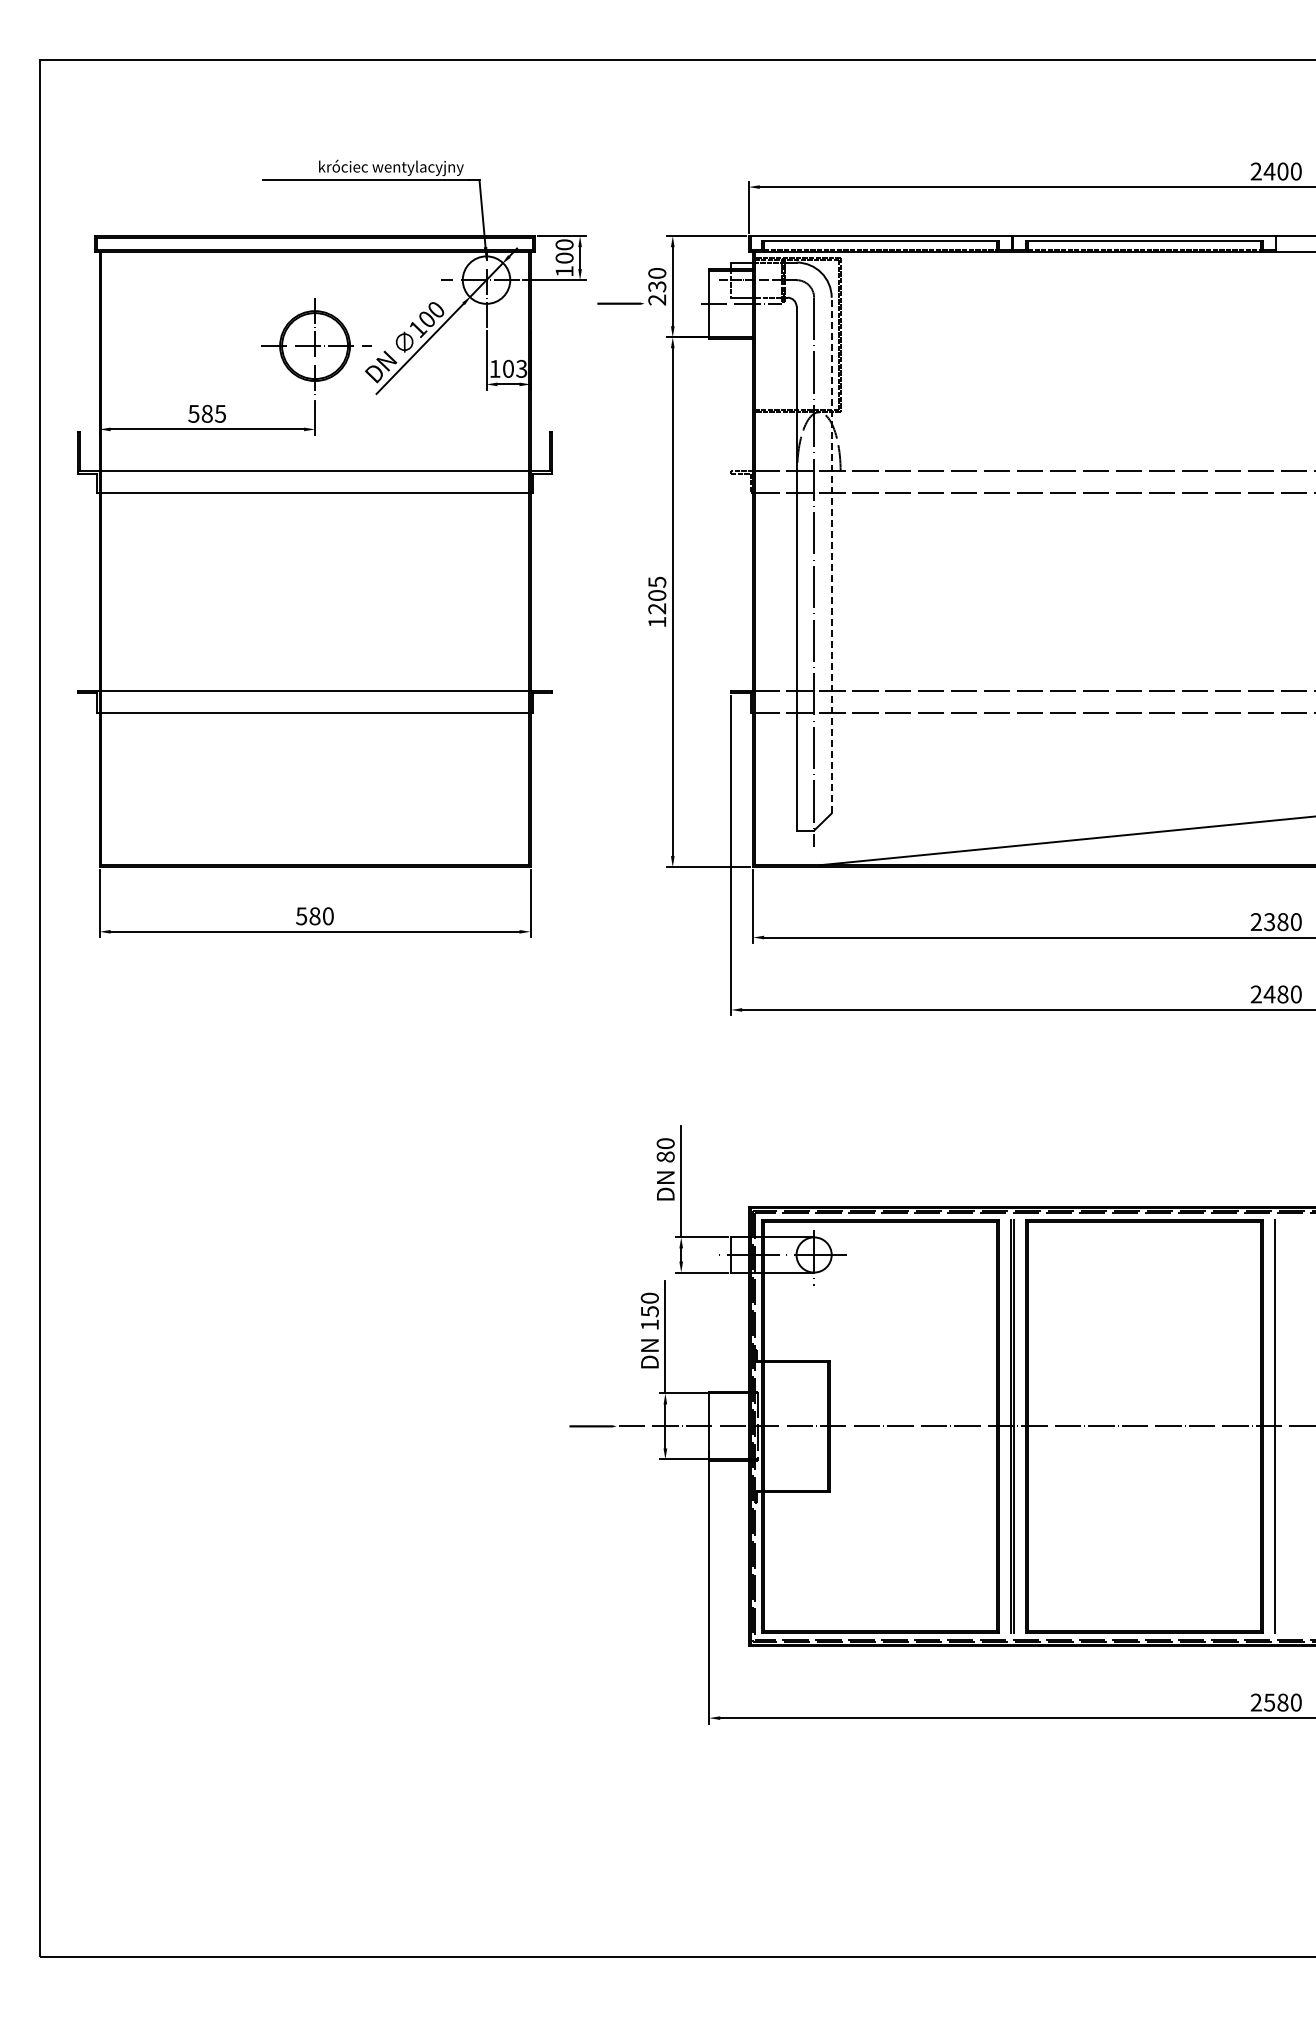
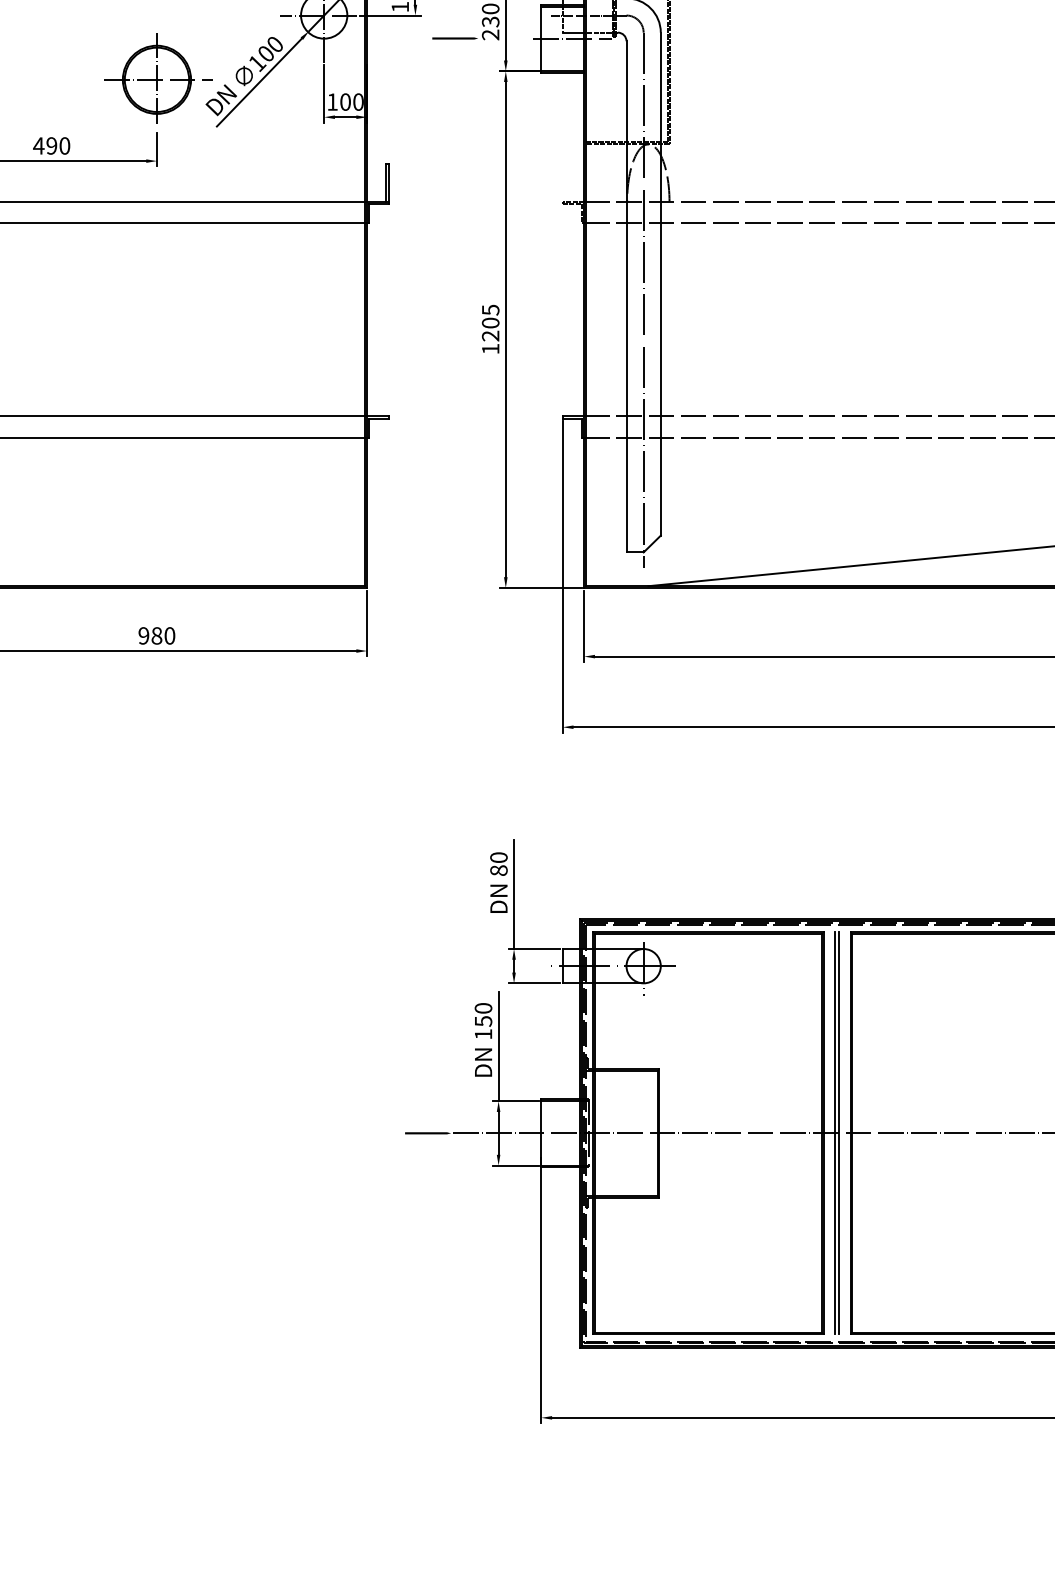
text: (521, 368) -> (358, 101), 103 -> 100
text: (206, 413) -> (51, 145), 585 -> 490
line: (831, 555) -> (660, 284), dashed -> solid
text: (301, 916) -> (143, 636), 580 -> 980

